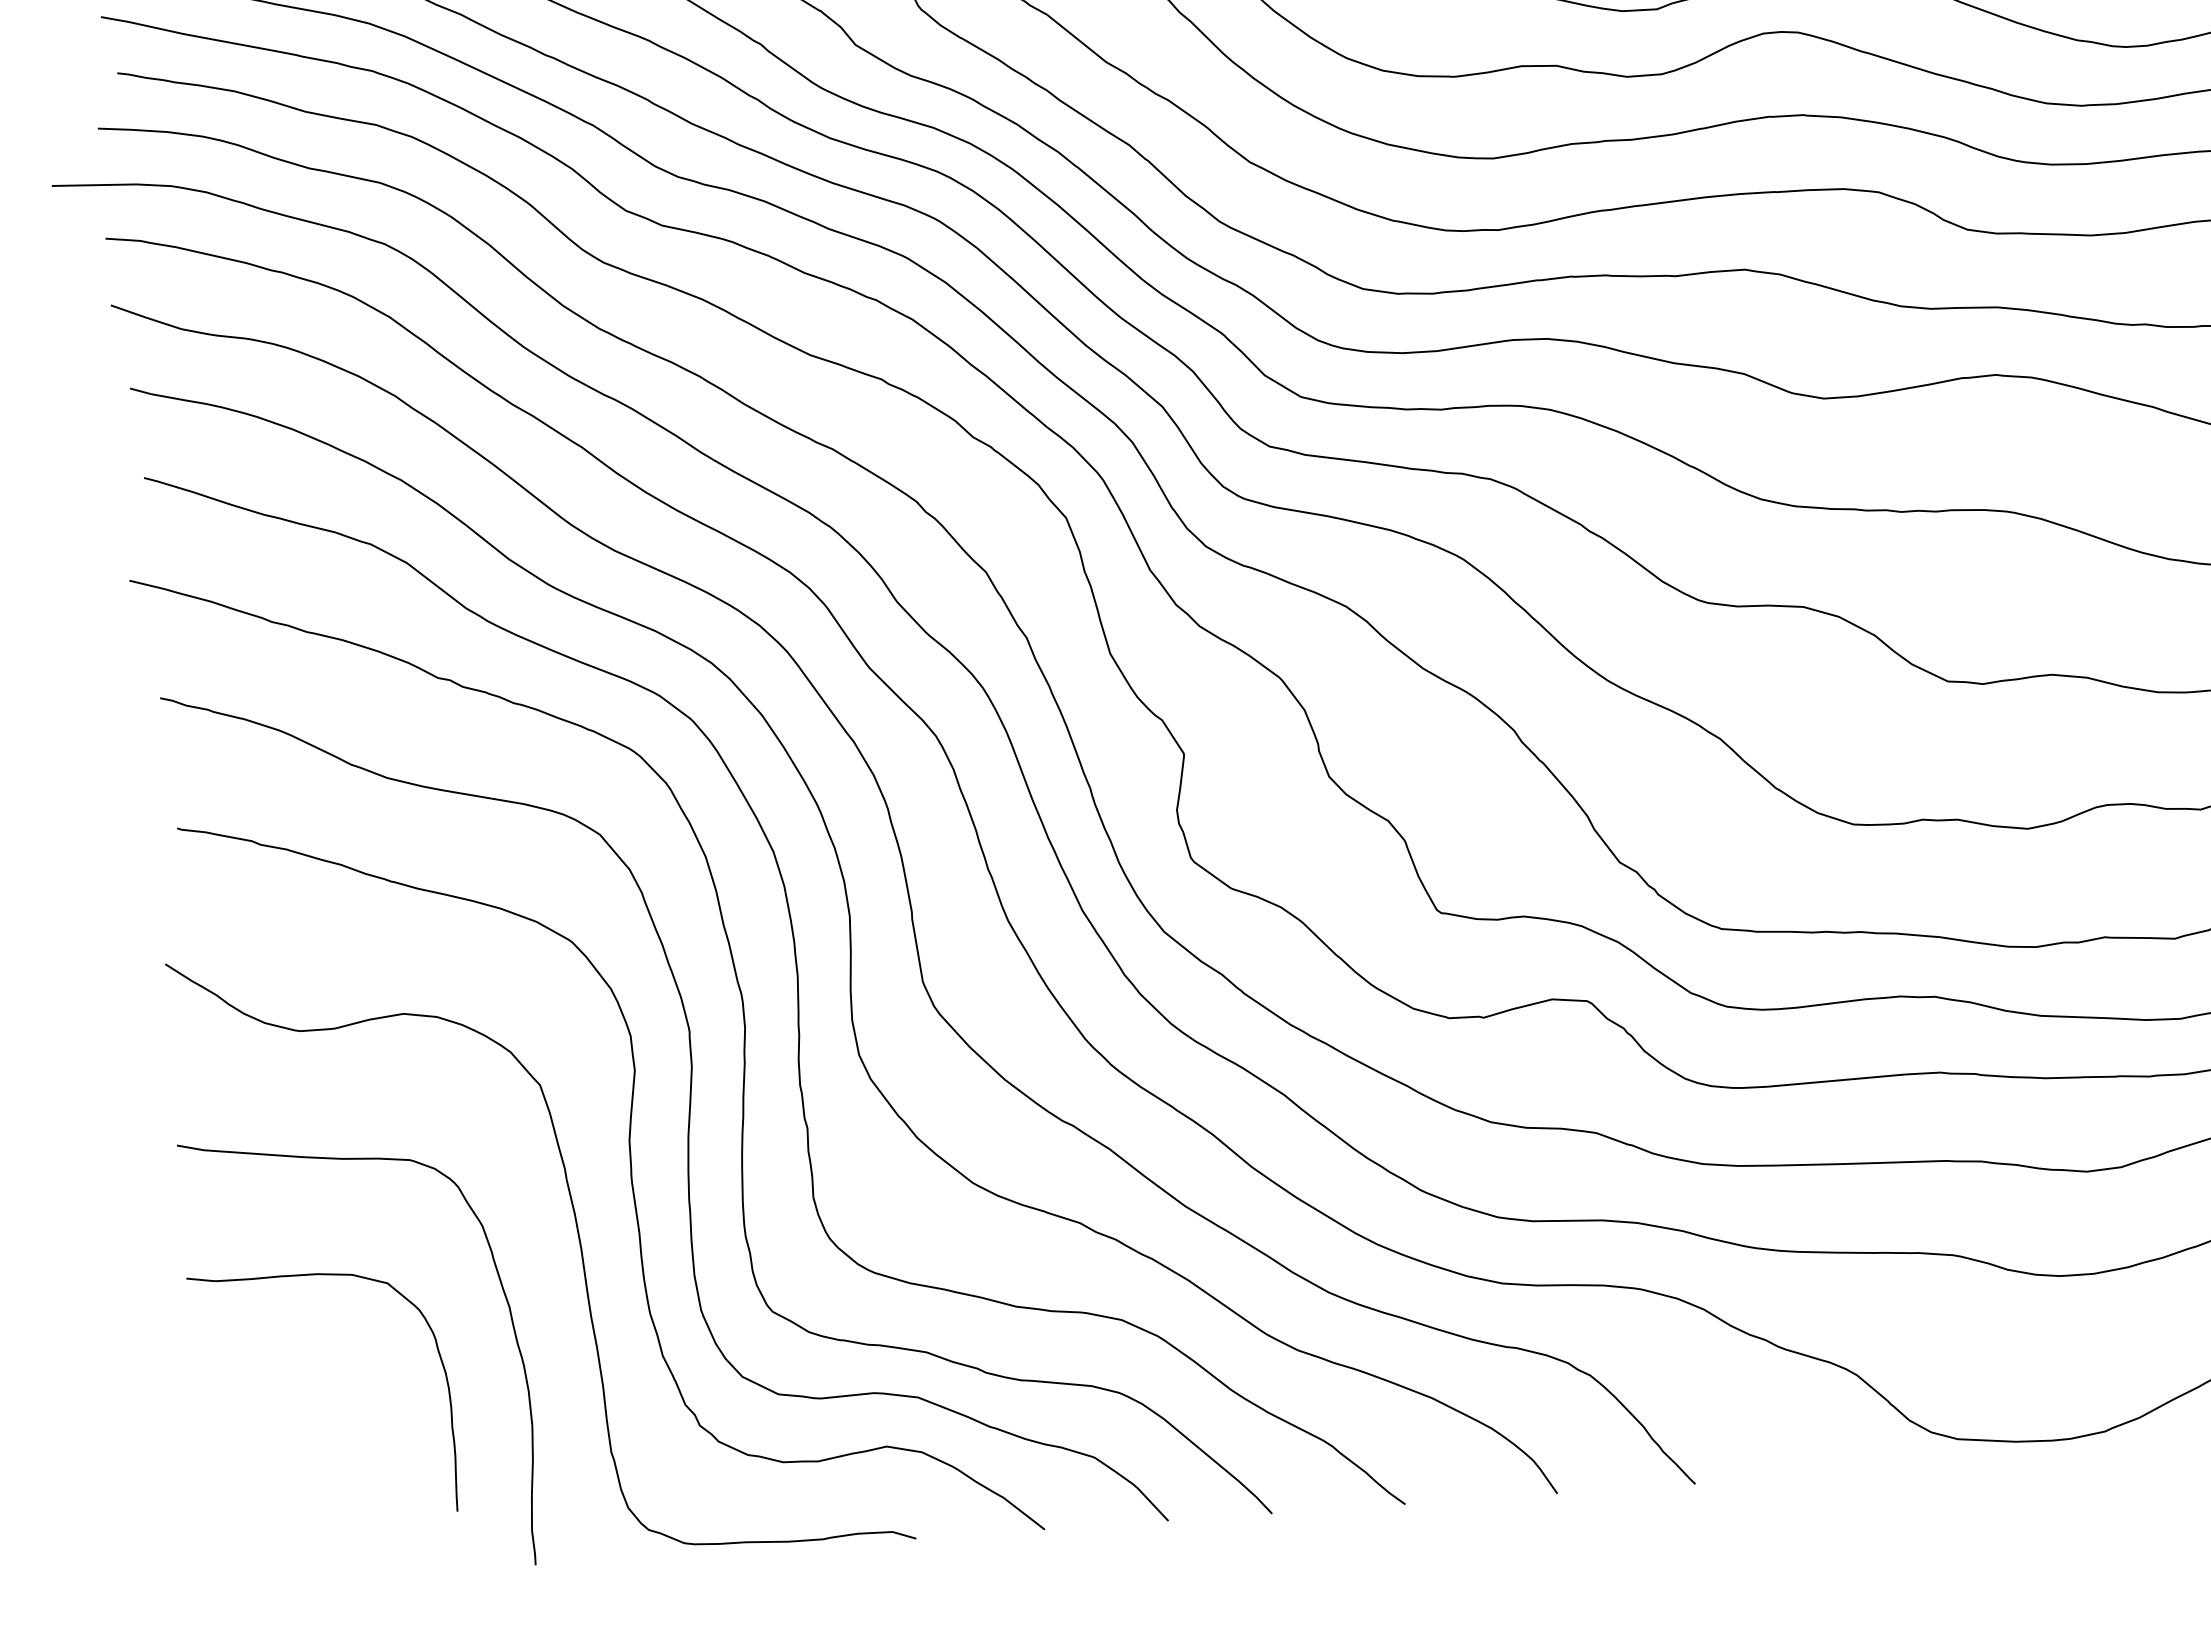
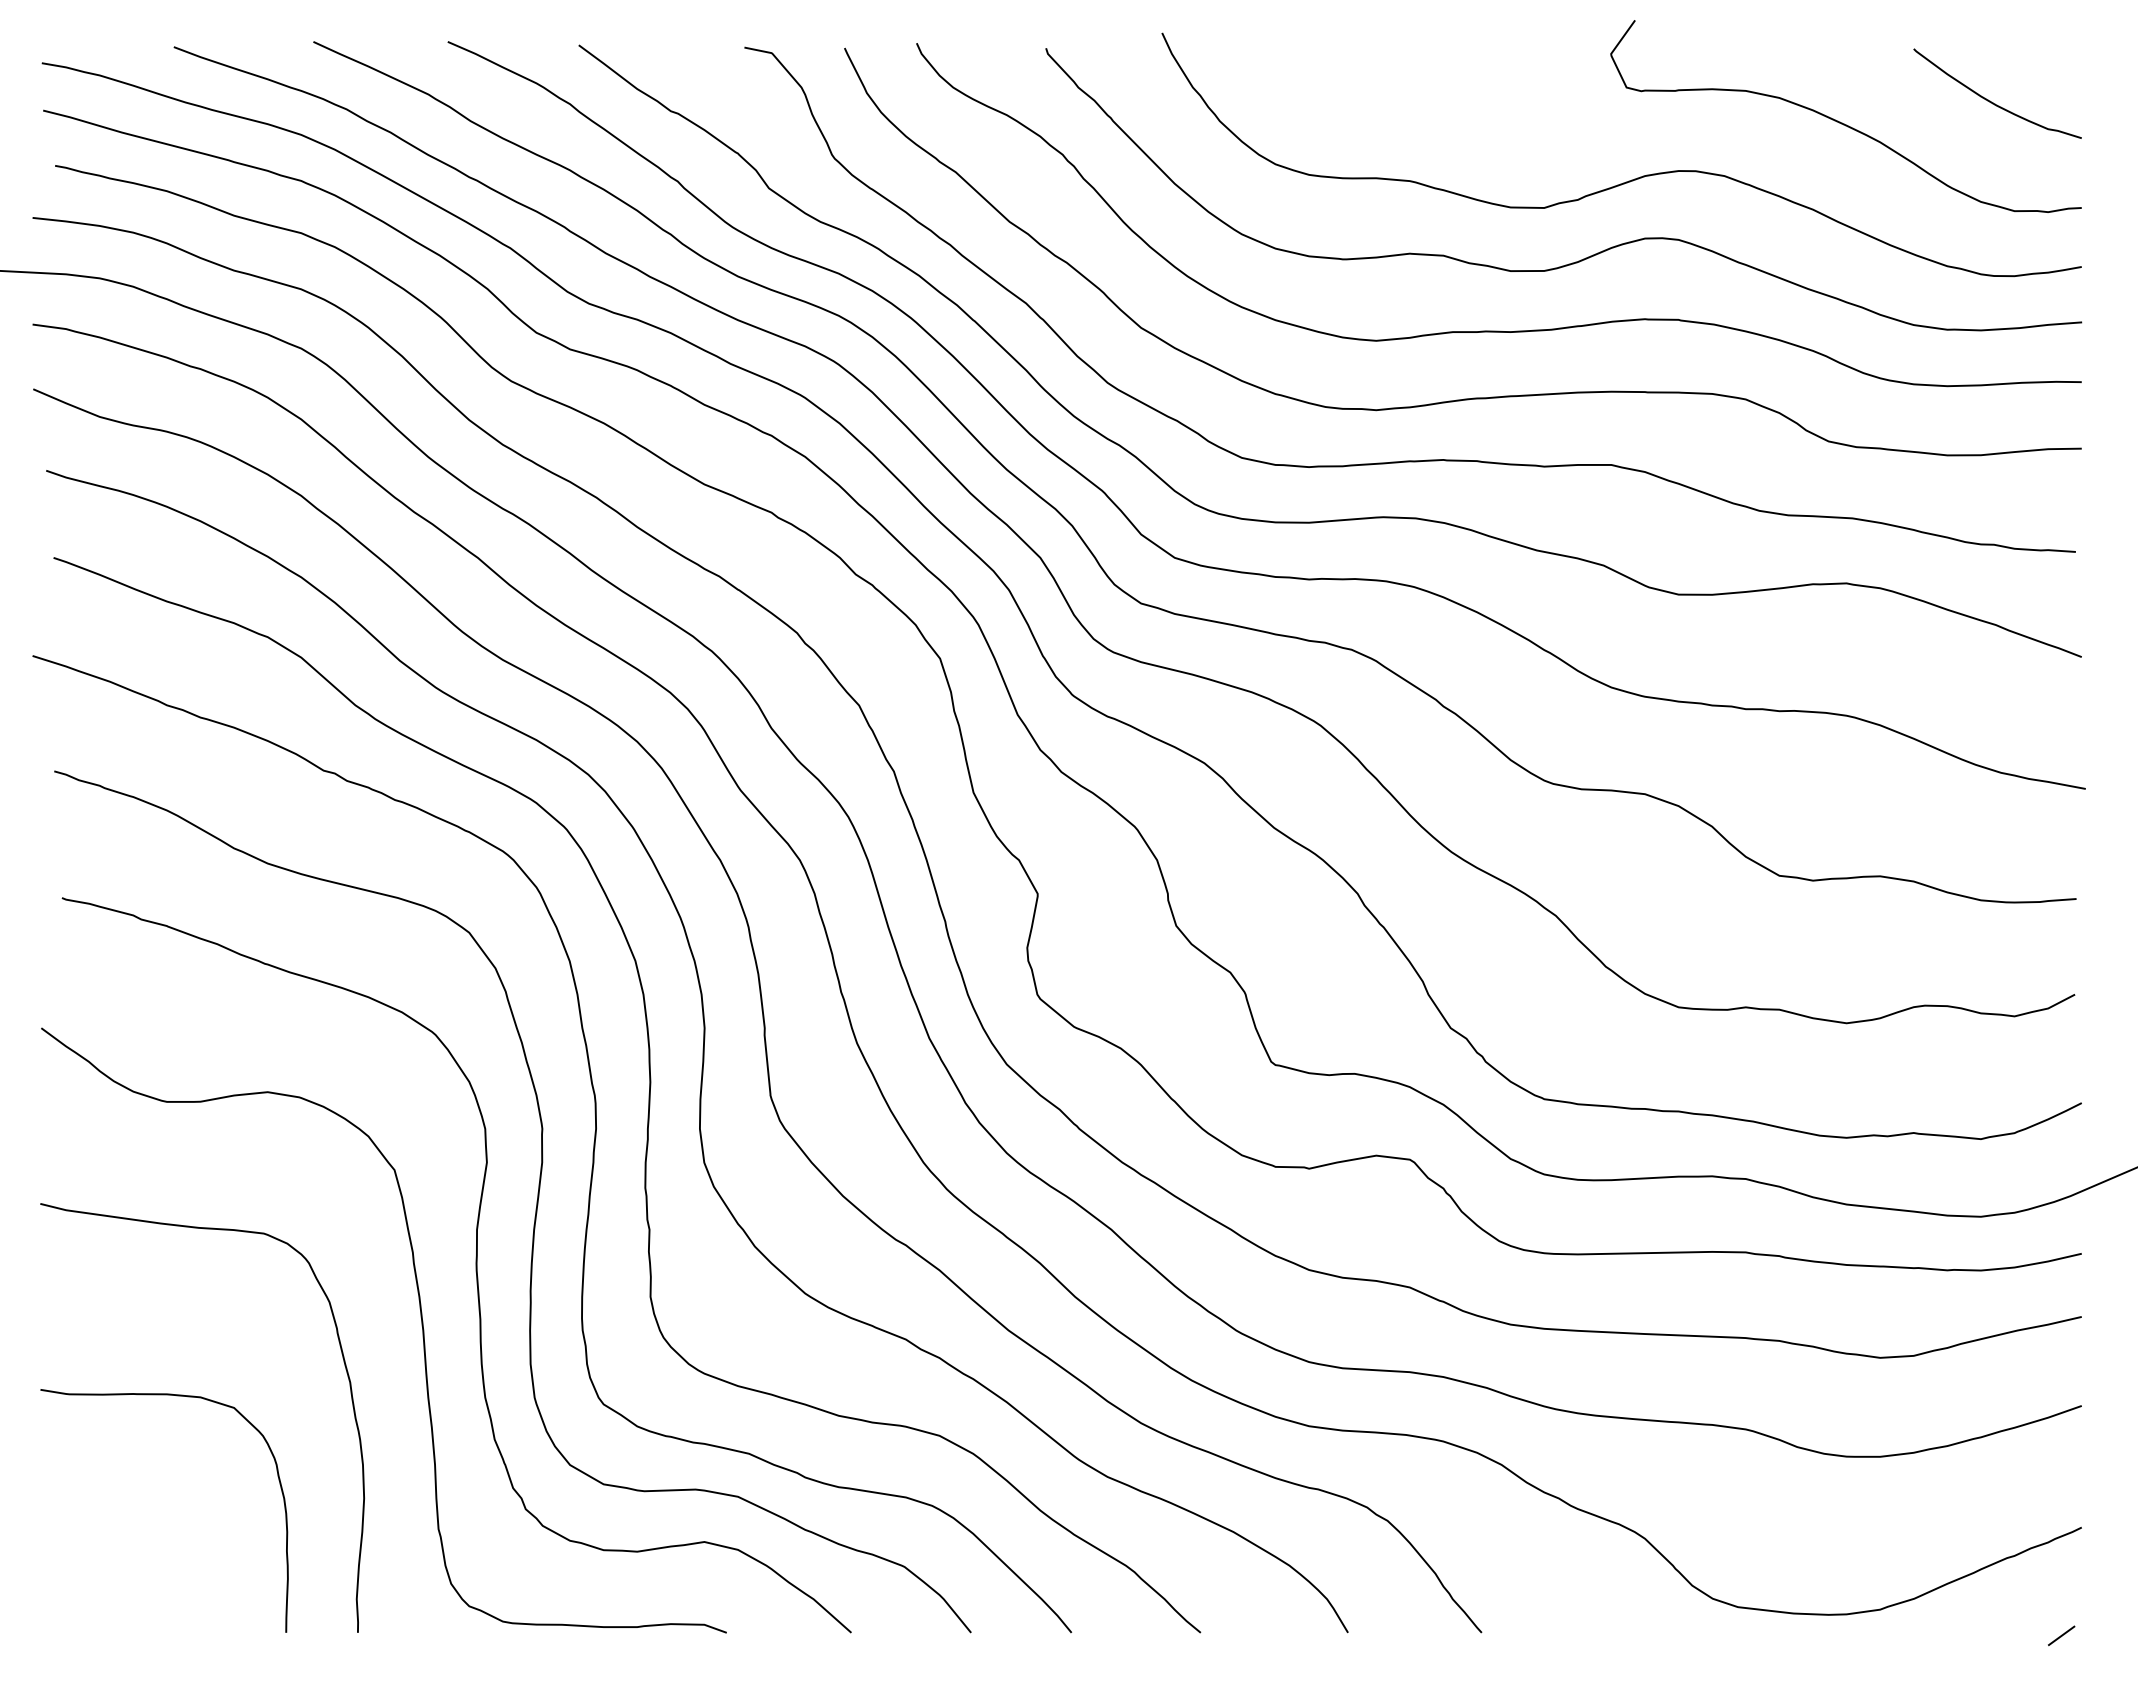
curve: (327, 1275) -> (176, 1396), moved

